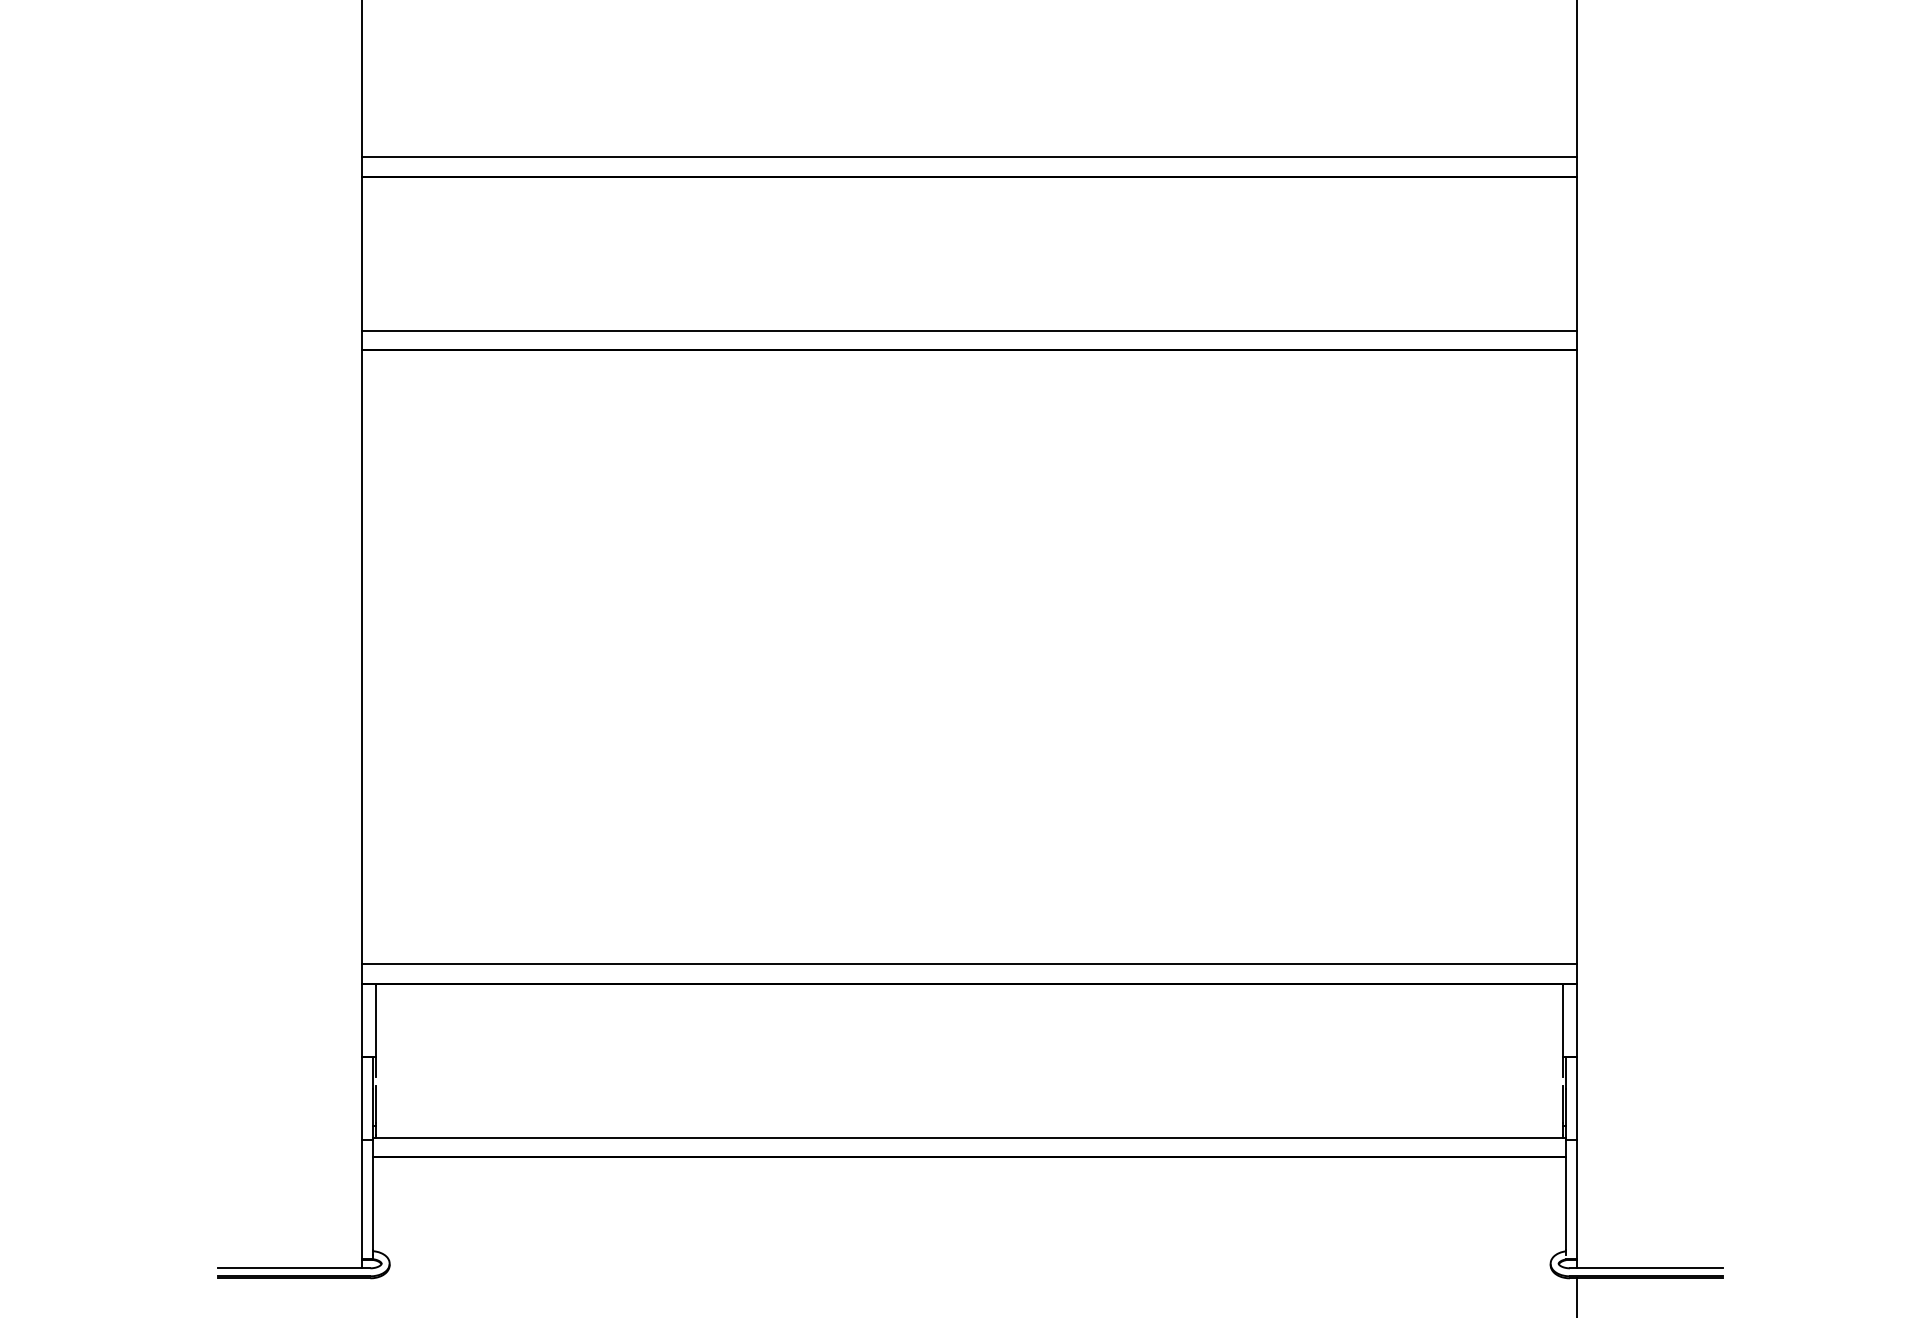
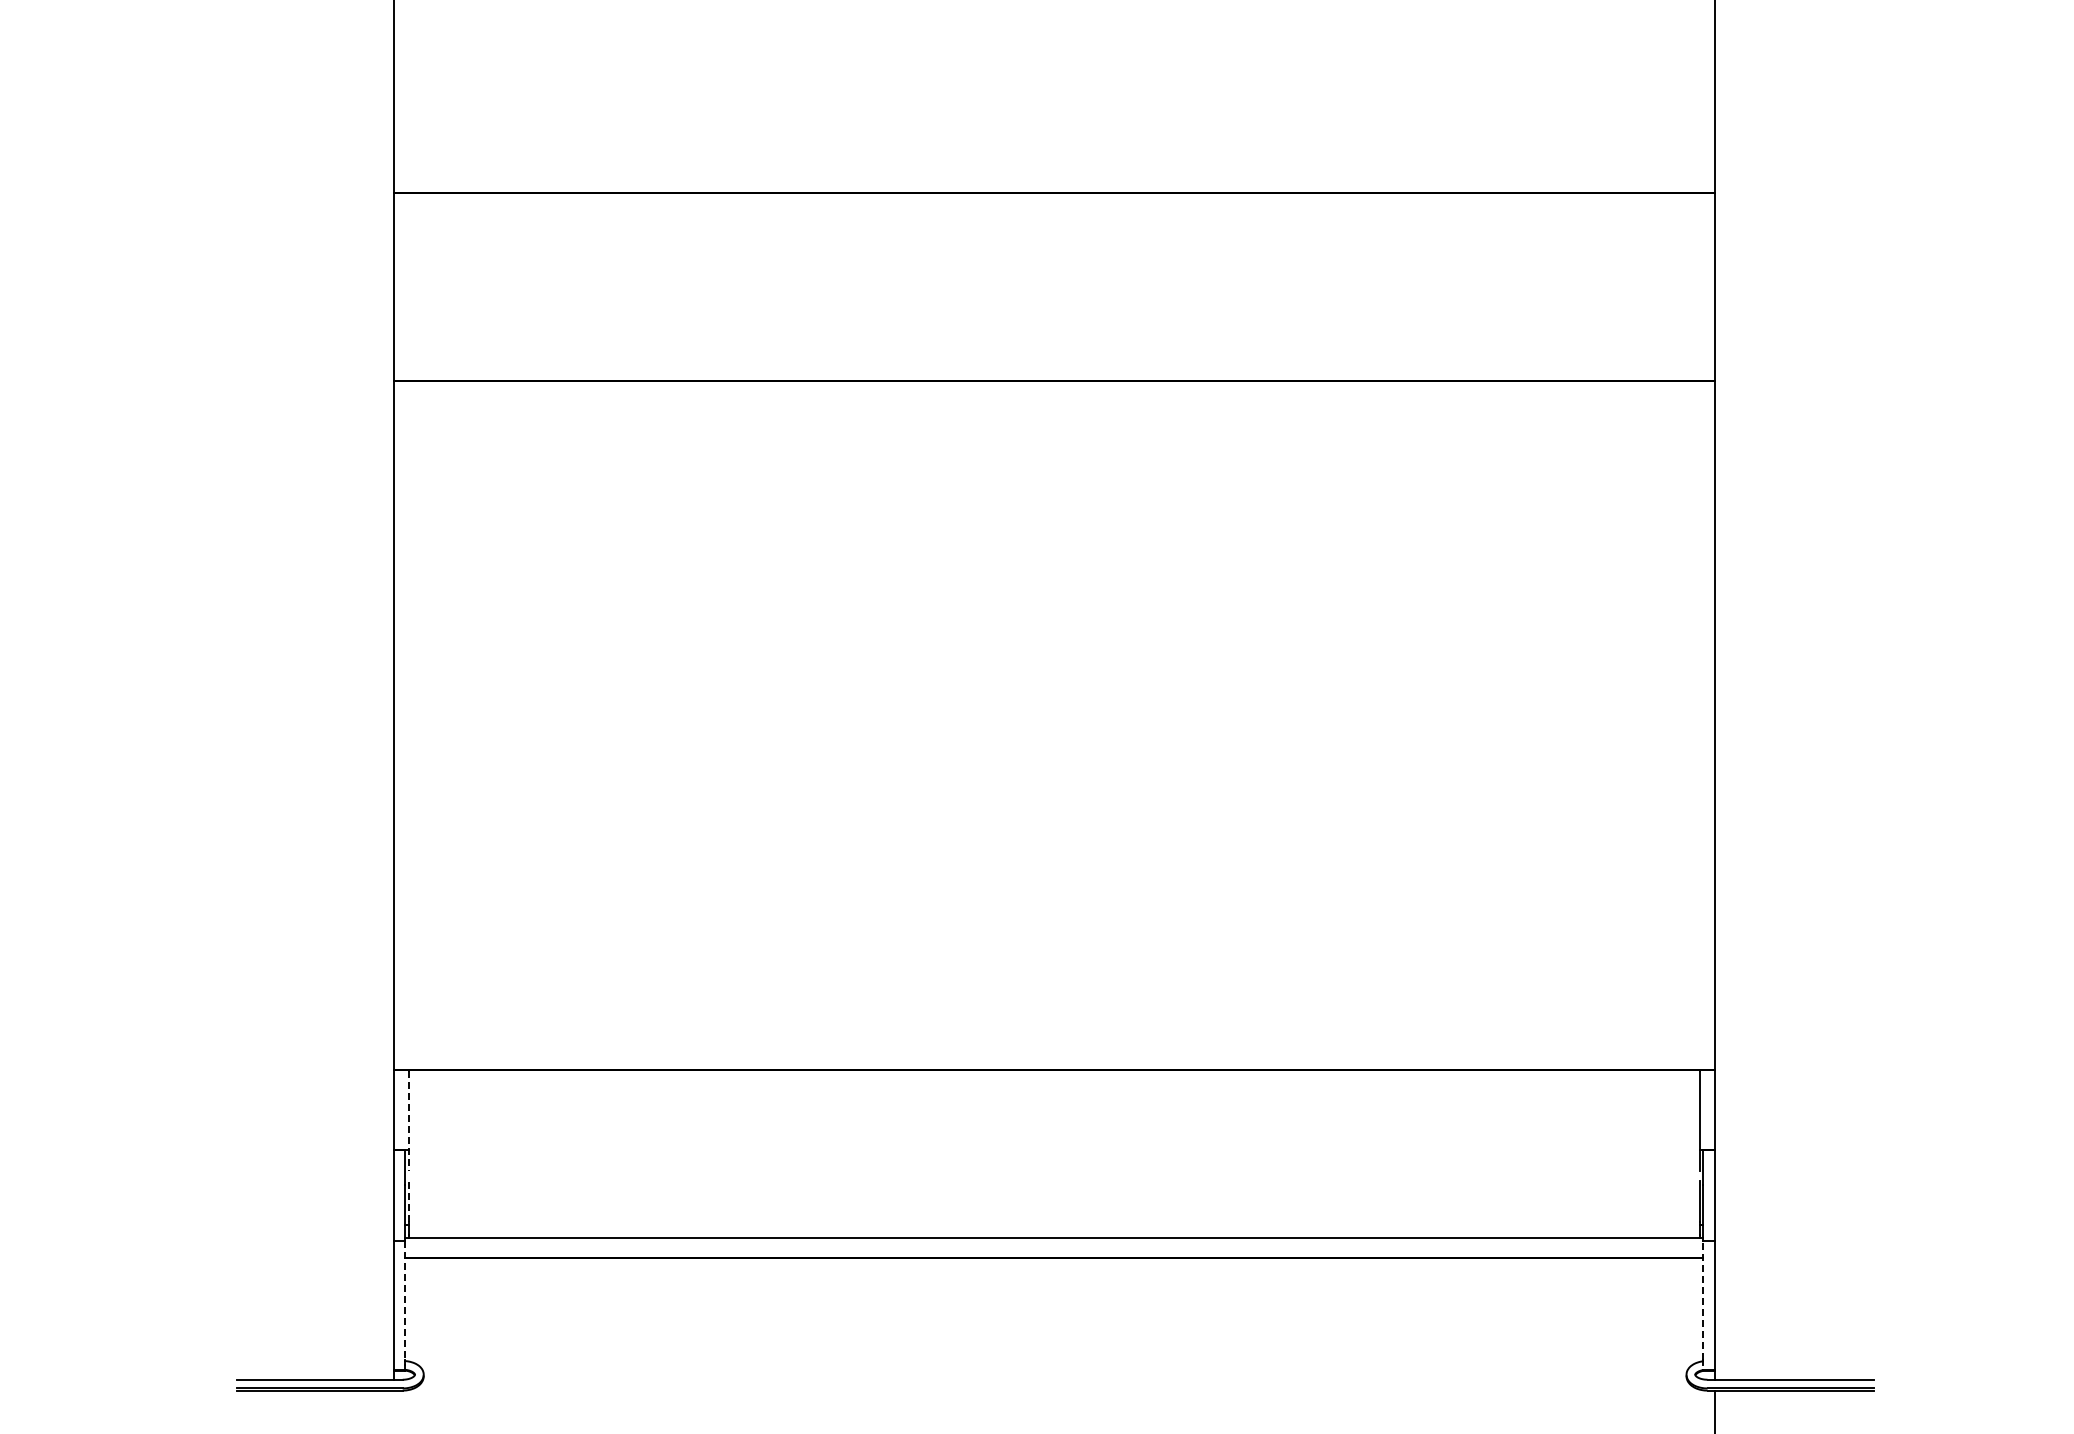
line: (969, 157) -> (1054, 171), removed
line: (969, 331) -> (1054, 360), removed
line: (969, 963) -> (1054, 1048), removed
line: (376, 1030) -> (409, 1121), solid -> dashed
line: (376, 1104) -> (409, 1201), solid -> dashed
line: (372, 1195) -> (405, 1300), solid -> dashed
line: (1566, 1195) -> (1703, 1300), solid -> dashed

